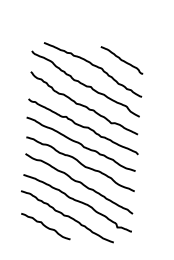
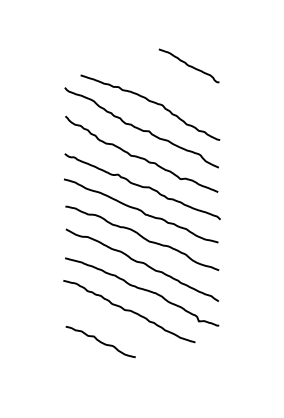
curve: (121, 60) -> (188, 65), moved
curve: (45, 226) -> (100, 341), moved

